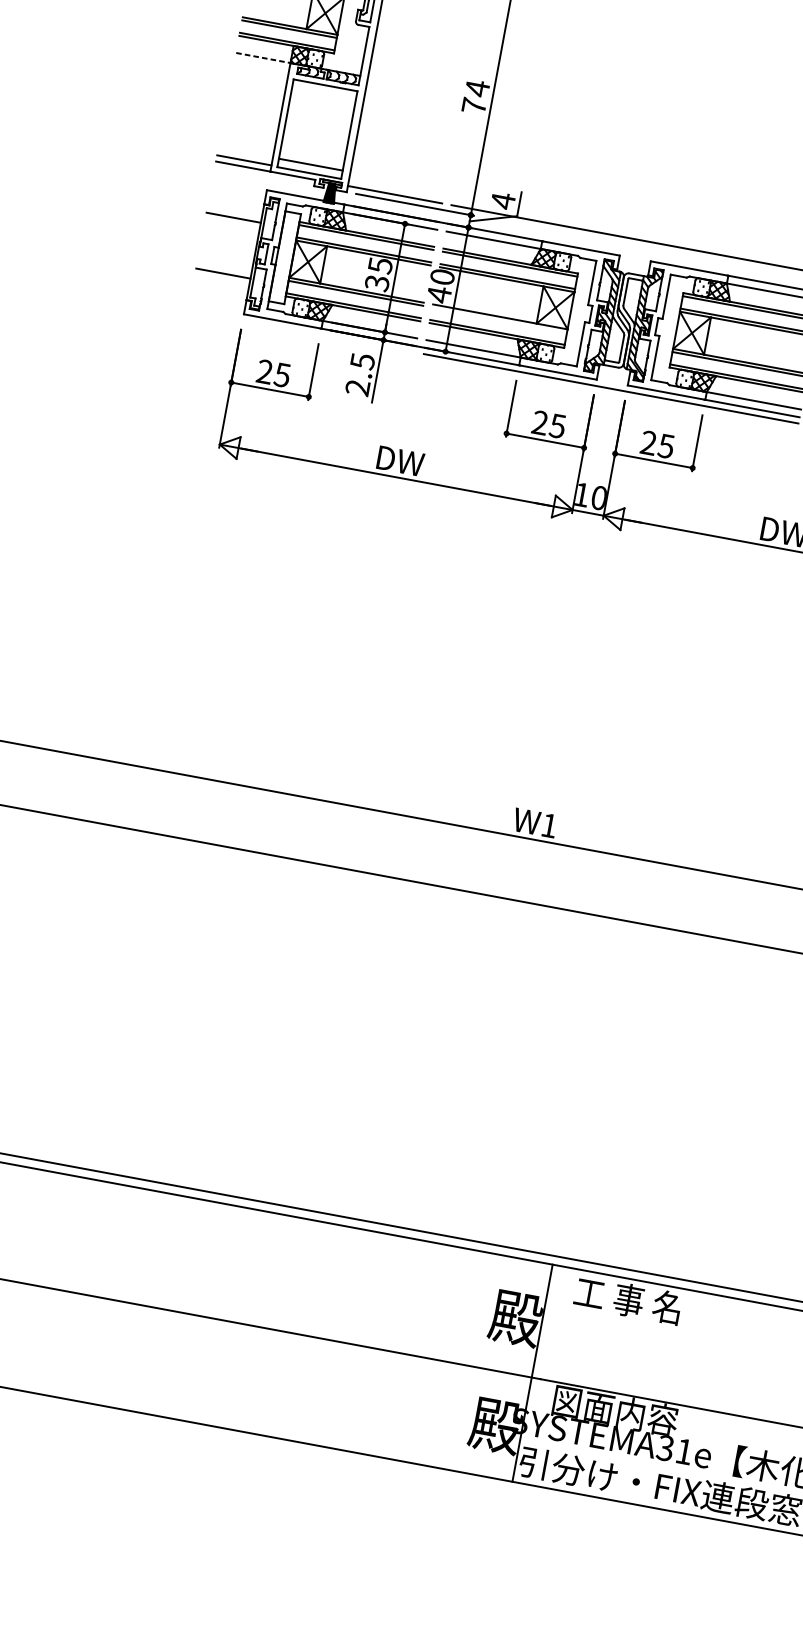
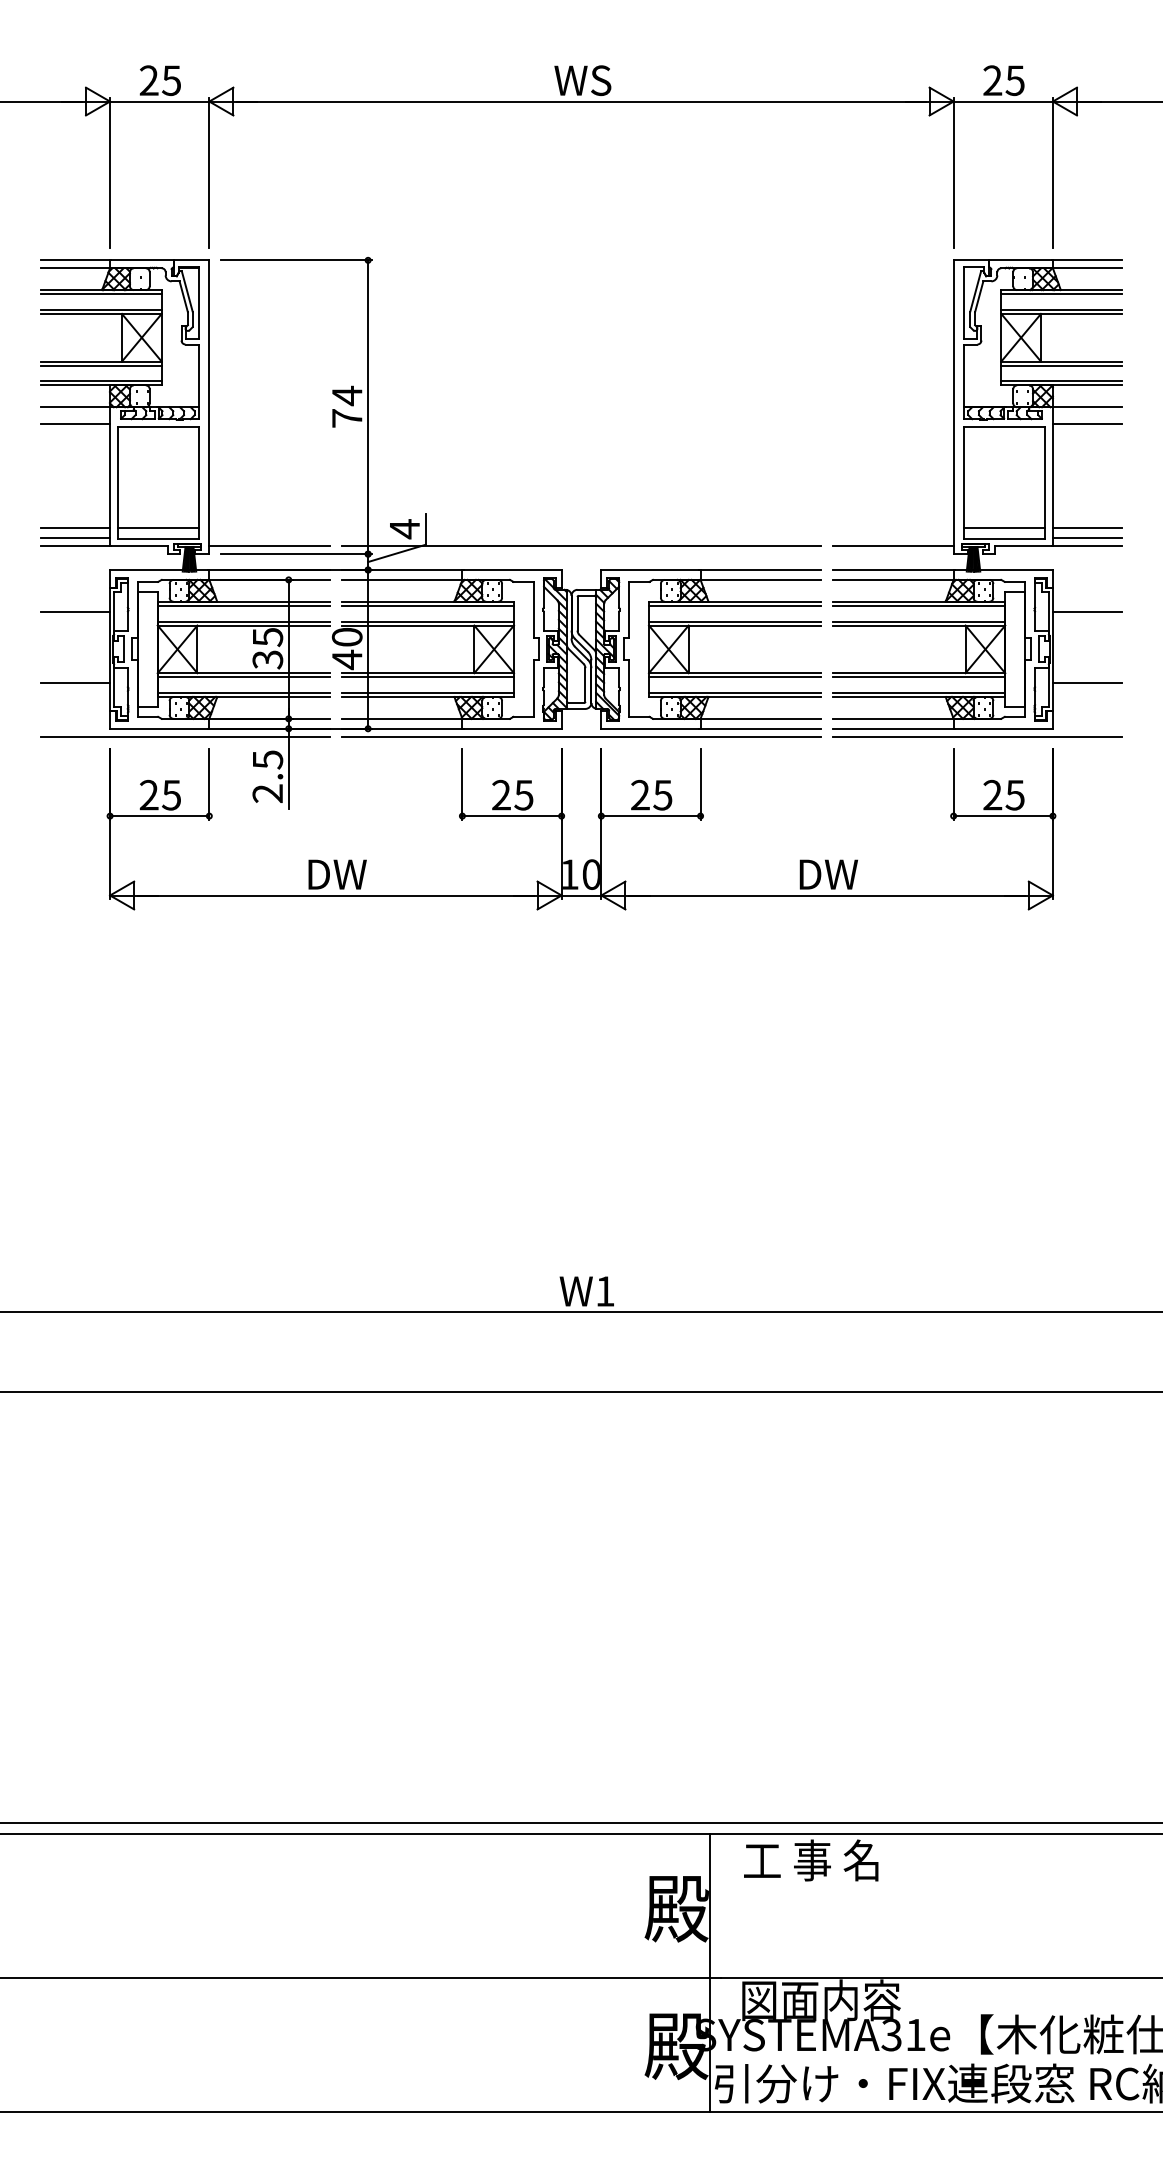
line: (264, 58) -> (76, 407), dashed -> solid
line: (261, 70) -> (75, 423), added
line: (245, 152) -> (75, 528), added
line: (499, 320) -> (427, 677), added
line: (300, 331) -> (184, 736), added

